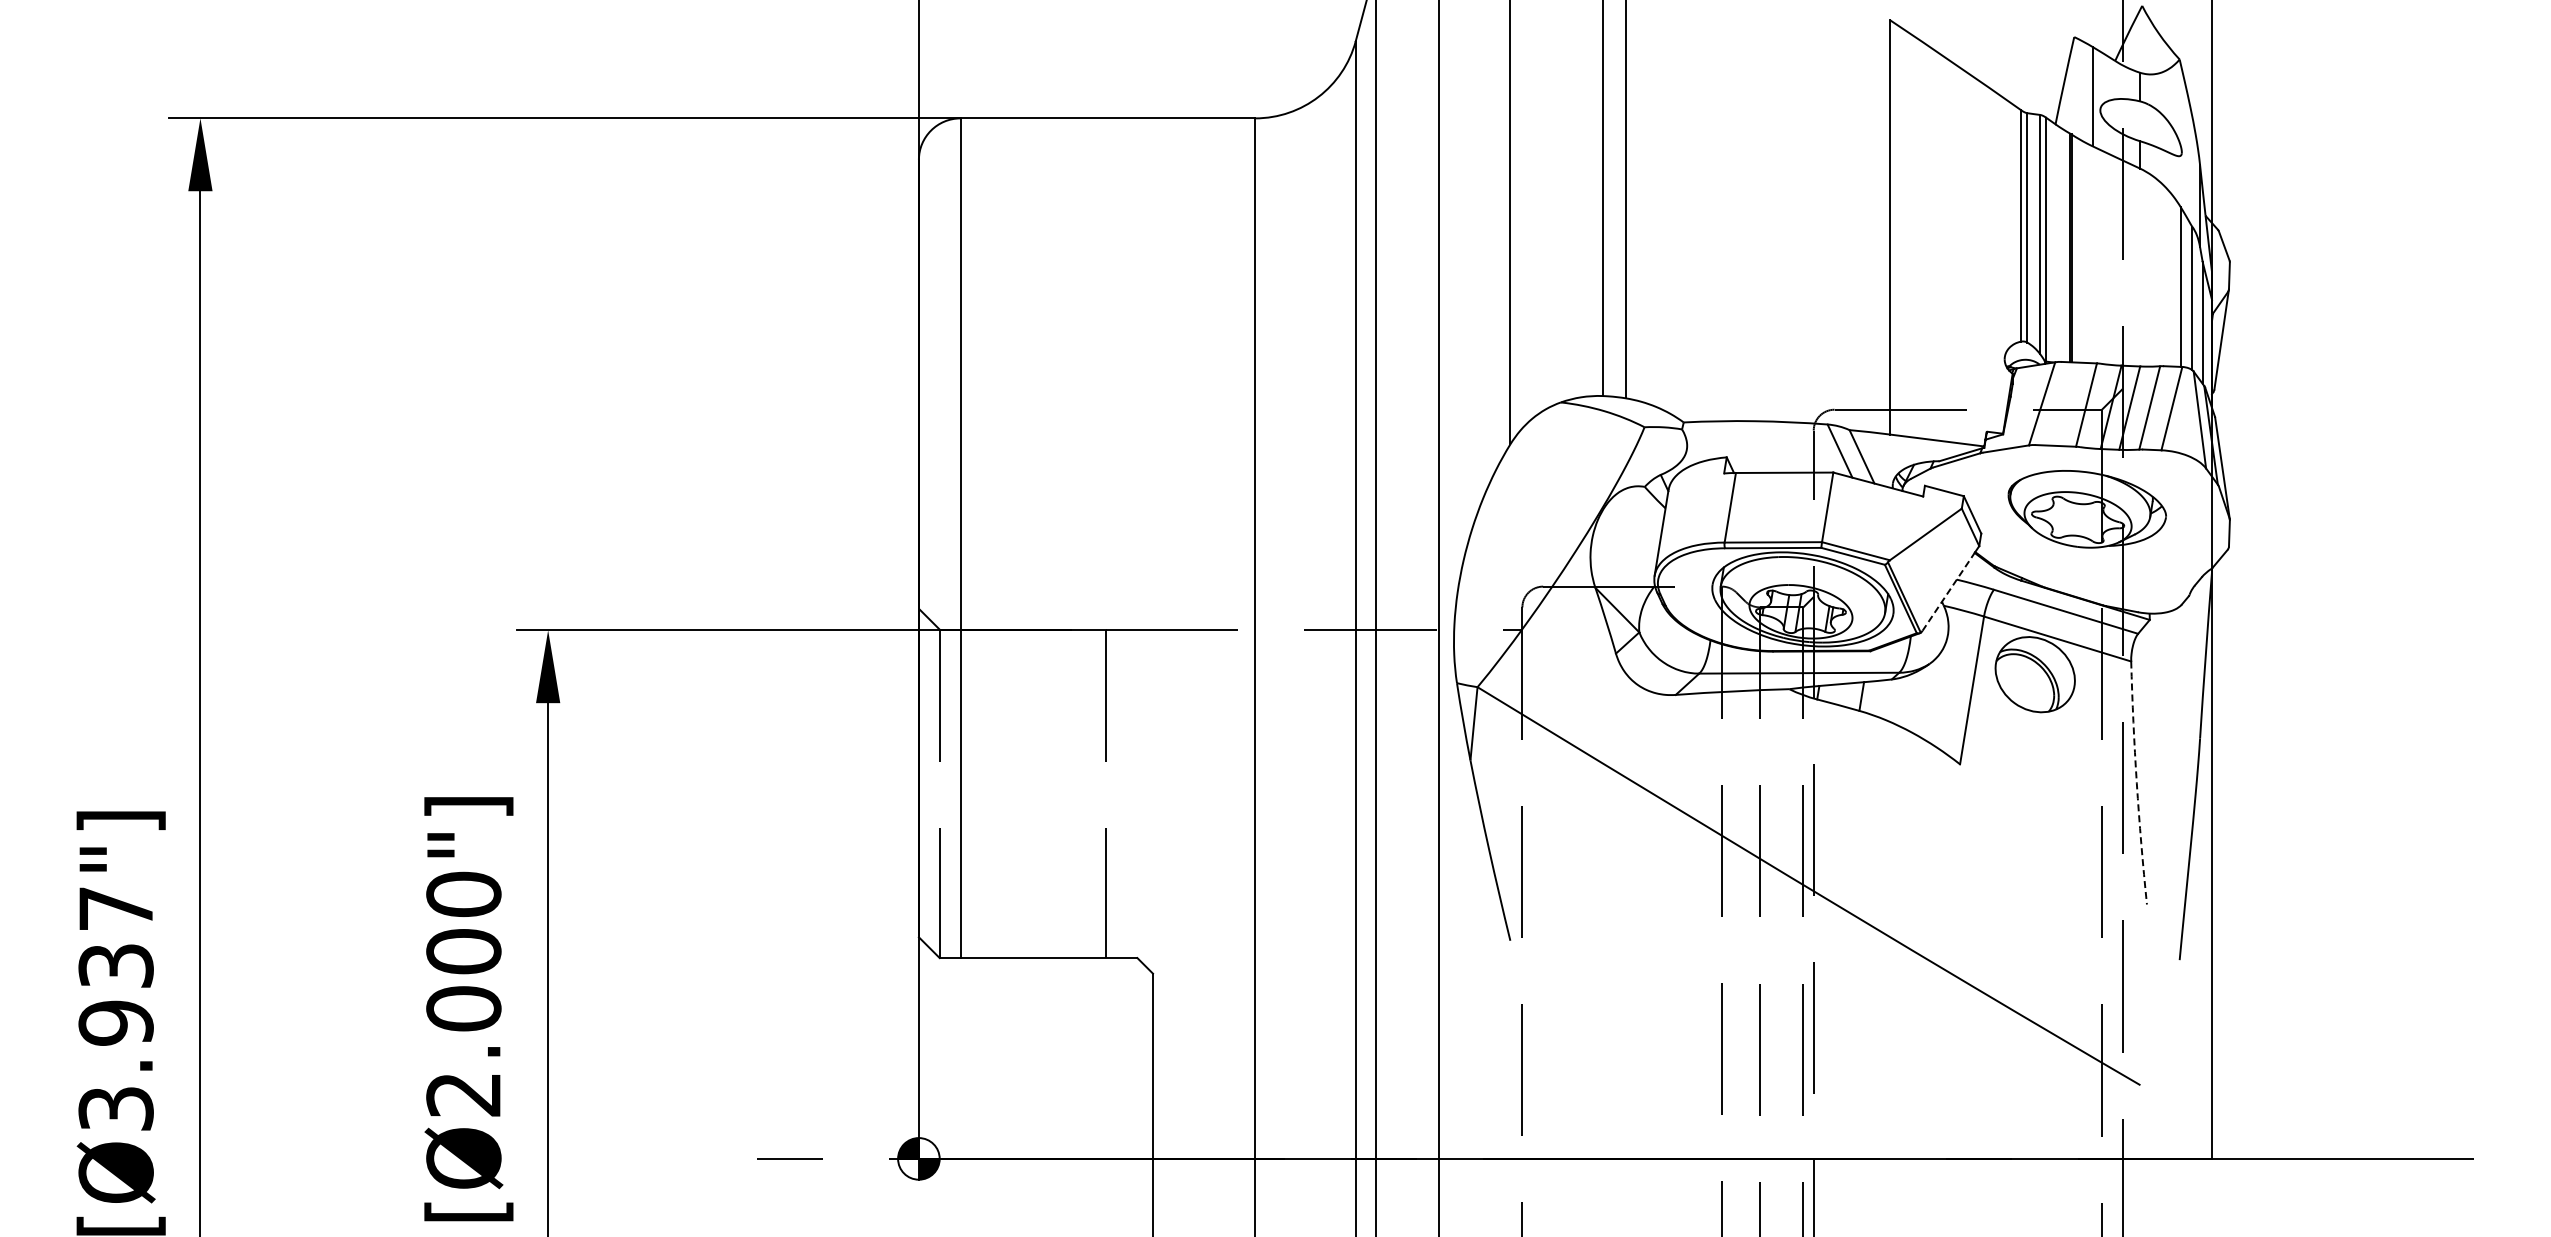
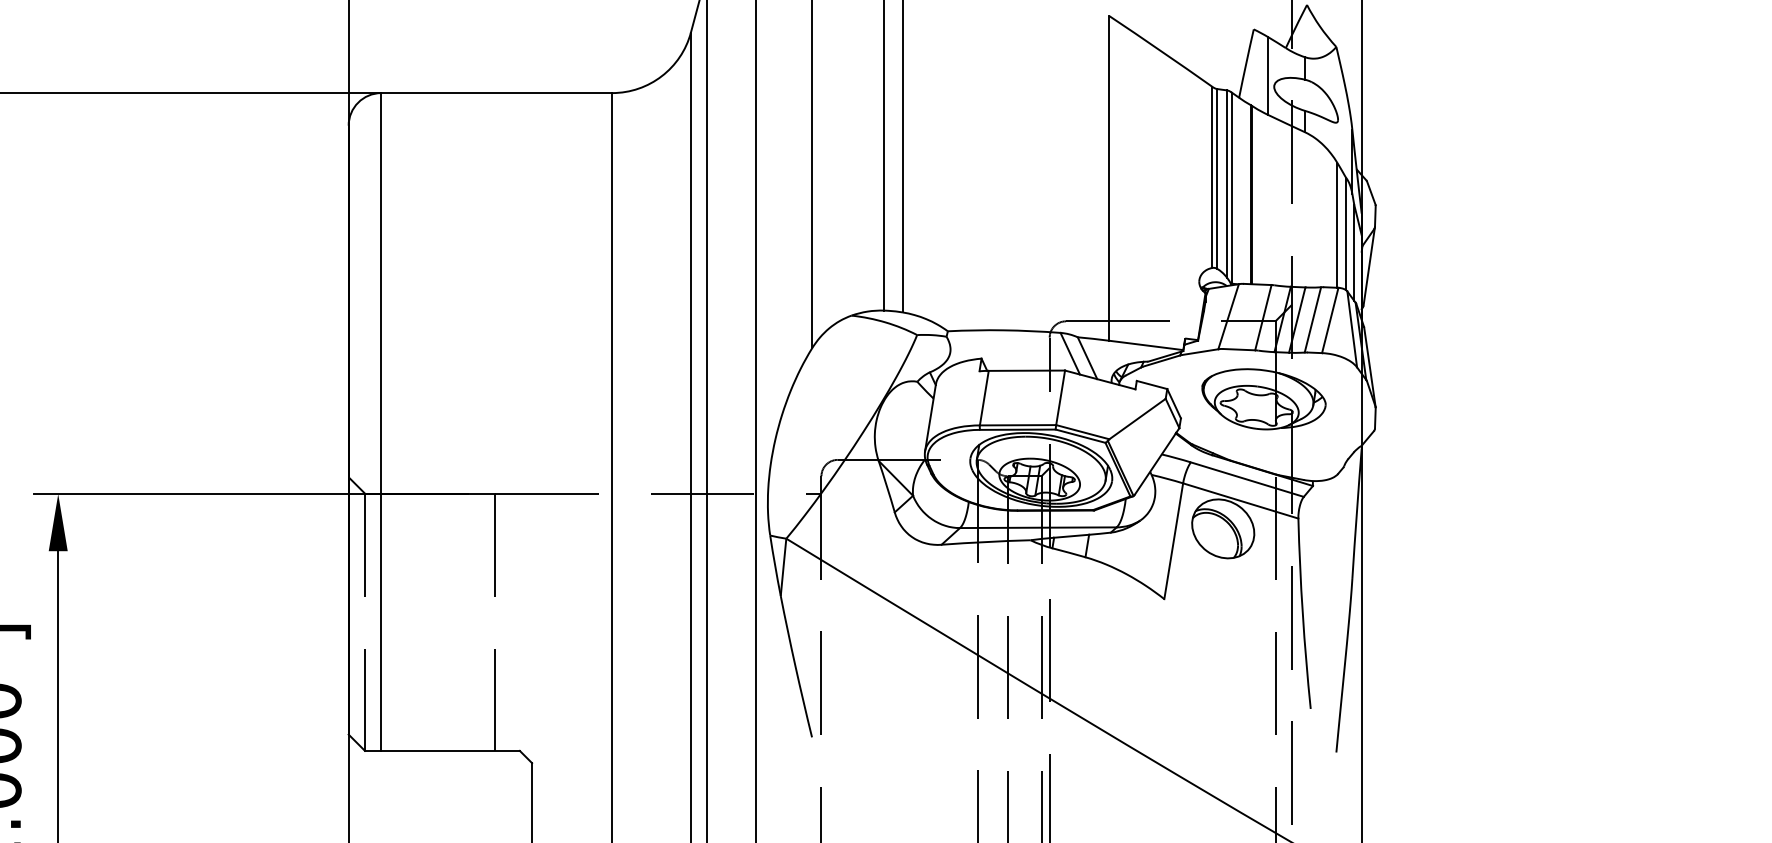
line: (1948, 591) -> (1155, 463), dashed -> solid
arc: (2136, 783) -> (1302, 614), dashed -> solid

